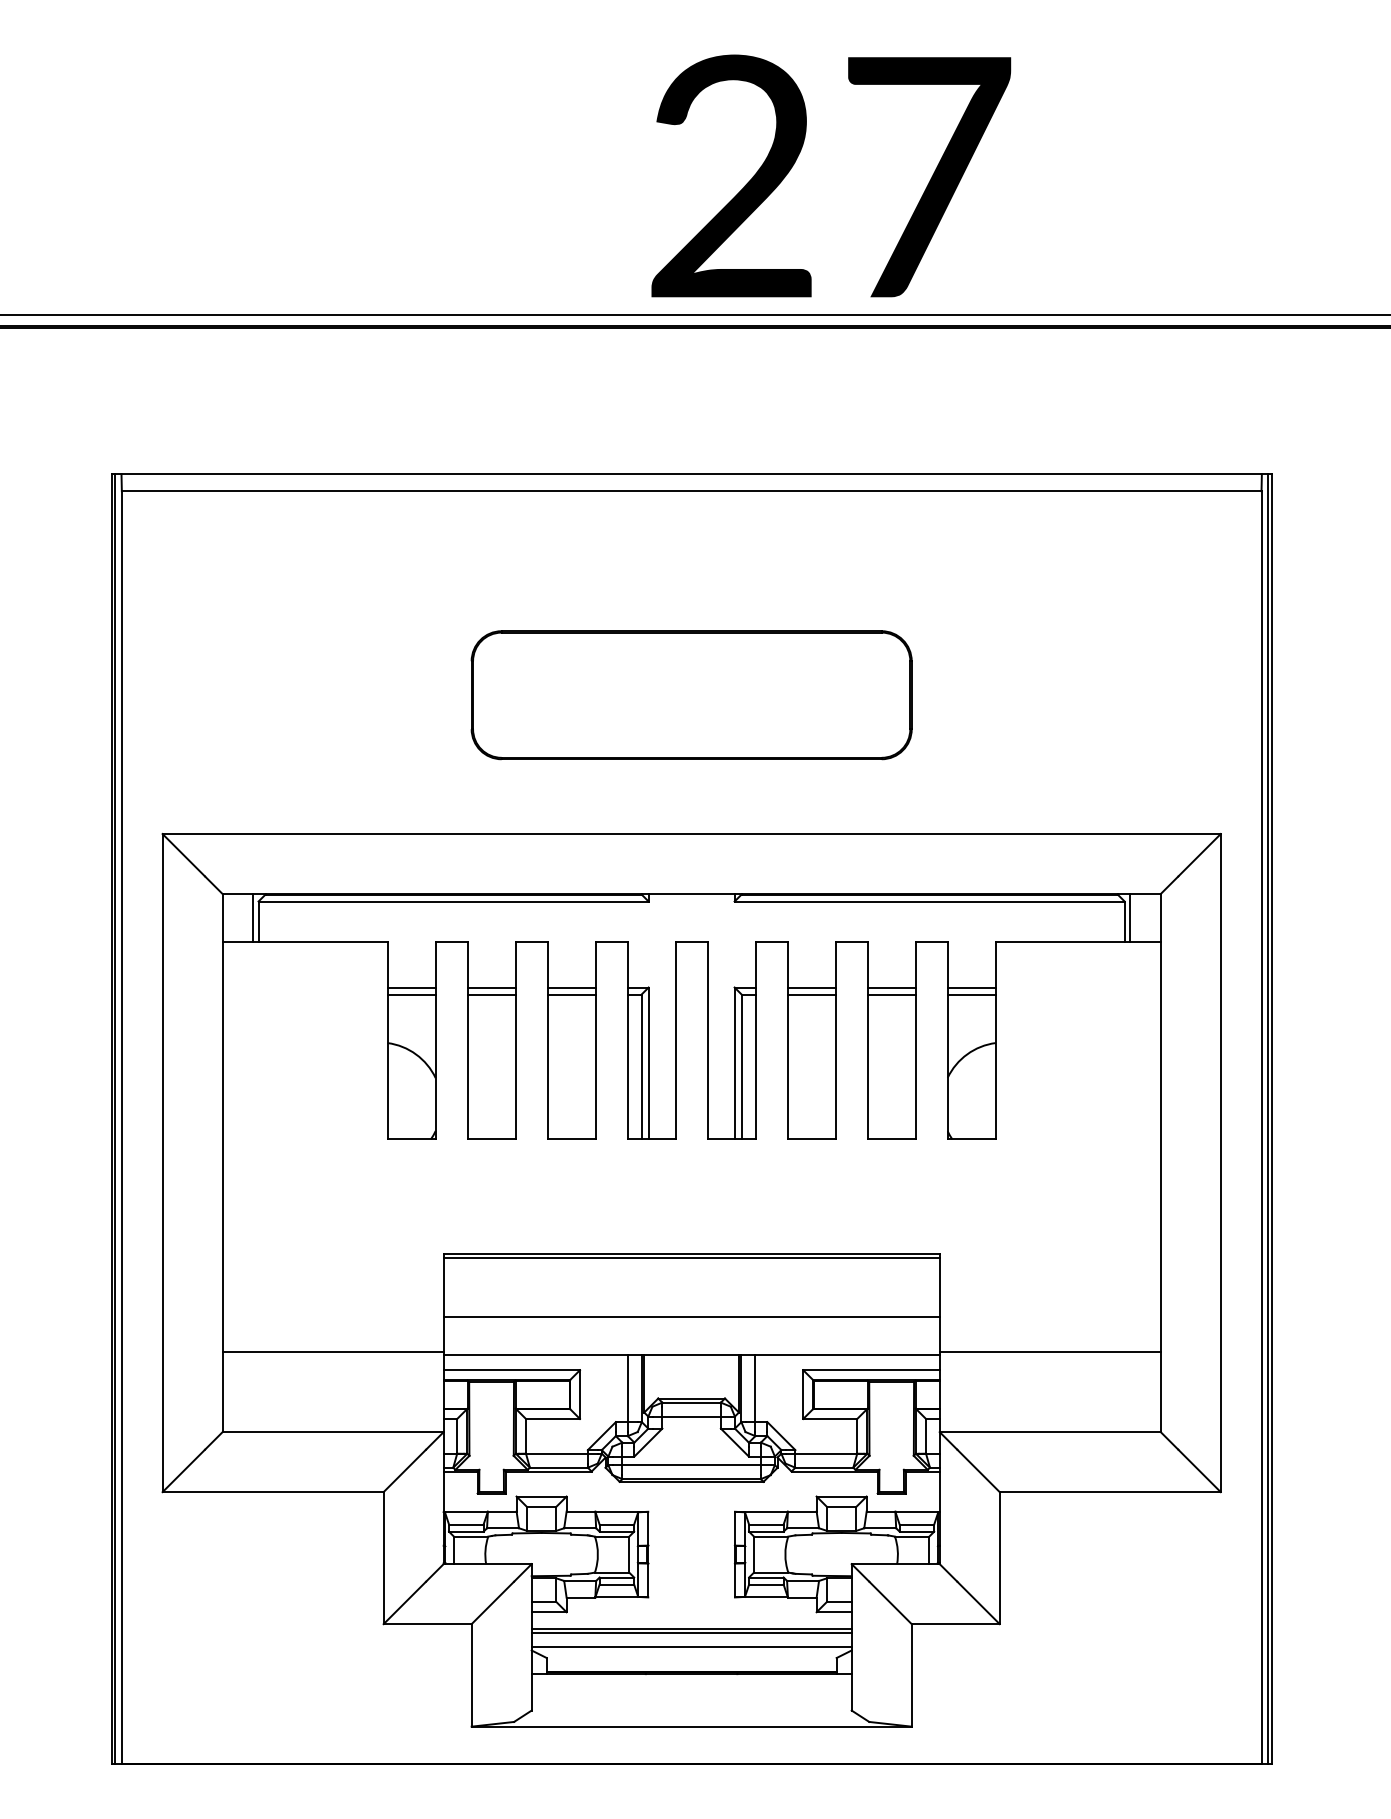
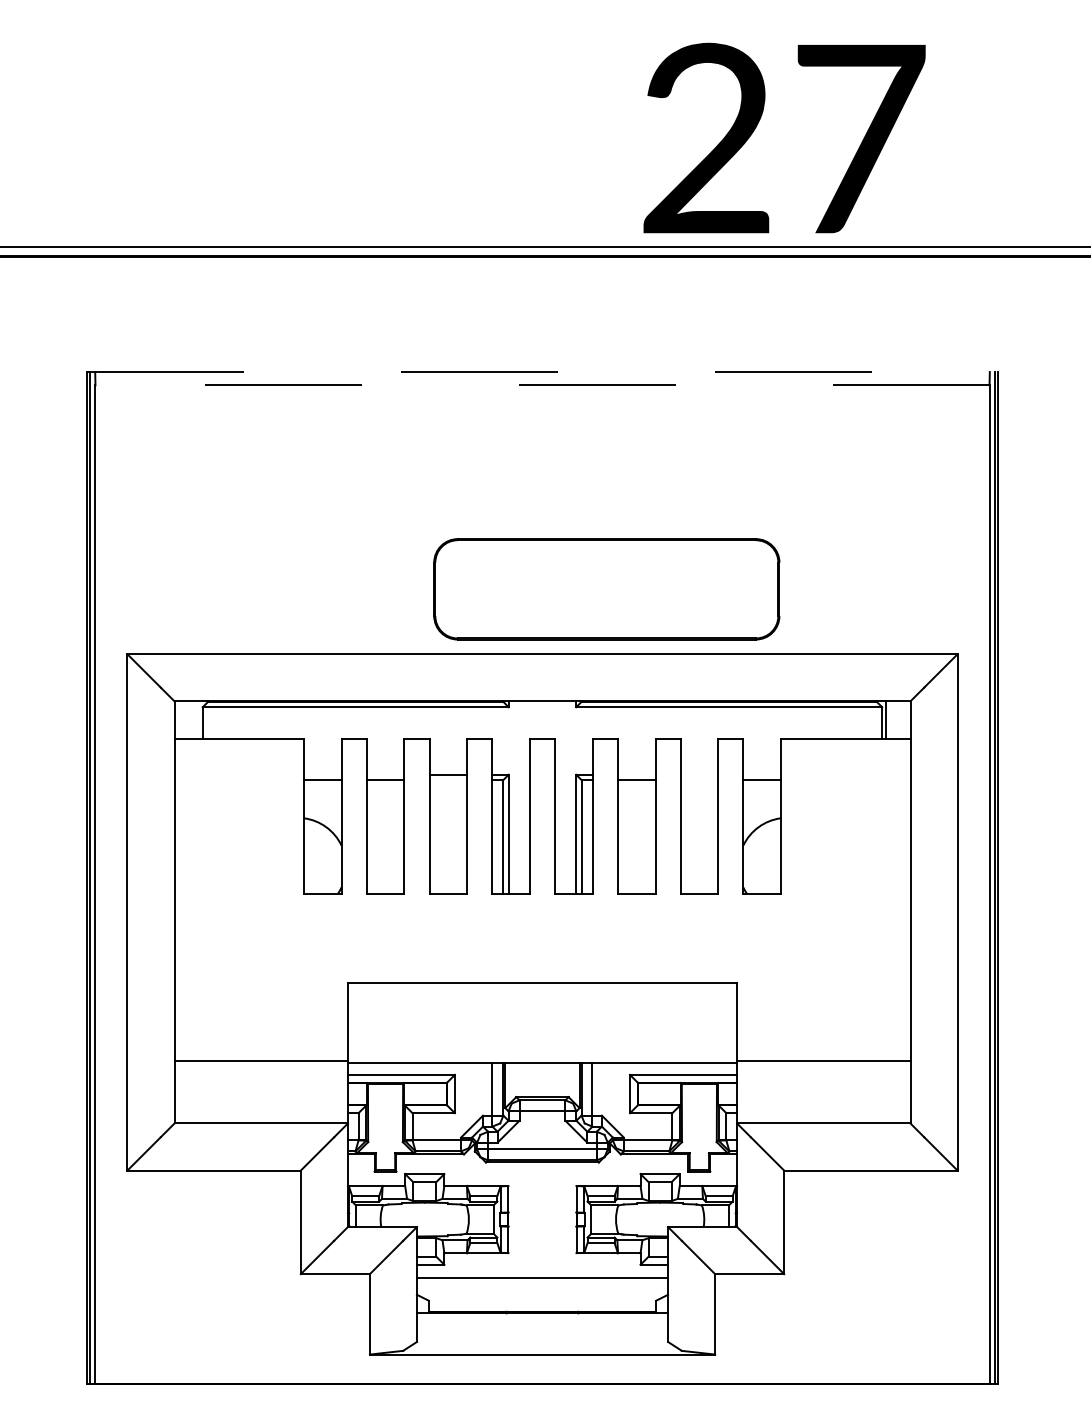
text: (831, 175) -> (784, 137), moved
line: (692, 474) -> (543, 372), solid -> dashed
line: (691, 491) -> (542, 385), solid -> dashed
part: (691, 695) -> (606, 589), moved
line: (253, 917) -> (198, 719), removed
line: (411, 987) -> (322, 774), removed
line: (491, 987) -> (385, 774), removed
line: (811, 987) -> (636, 774), removed
line: (891, 987) -> (699, 774), removed
line: (971, 987) -> (762, 774), removed
line: (571, 994) -> (448, 780), removed
line: (891, 994) -> (699, 780), removed
line: (691, 1257) -> (542, 986), removed
line: (691, 1317) -> (542, 1033), removed
line: (691, 1632) -> (542, 1280), removed
line: (691, 1646) -> (542, 1291), removed

